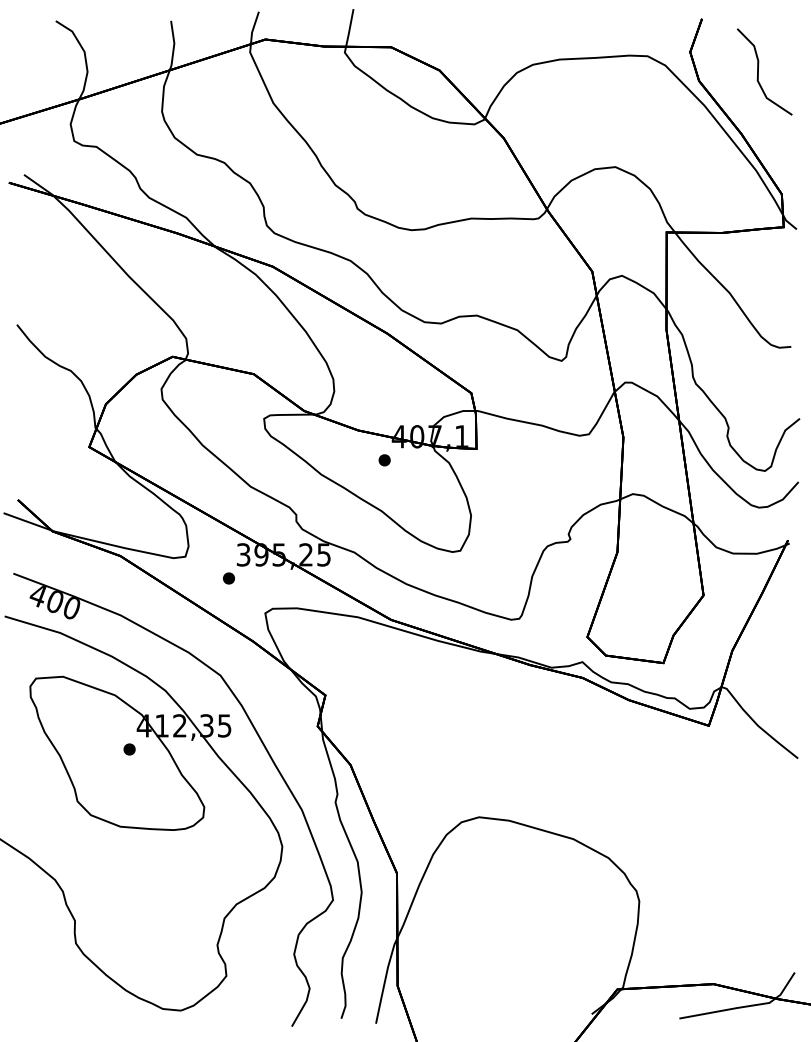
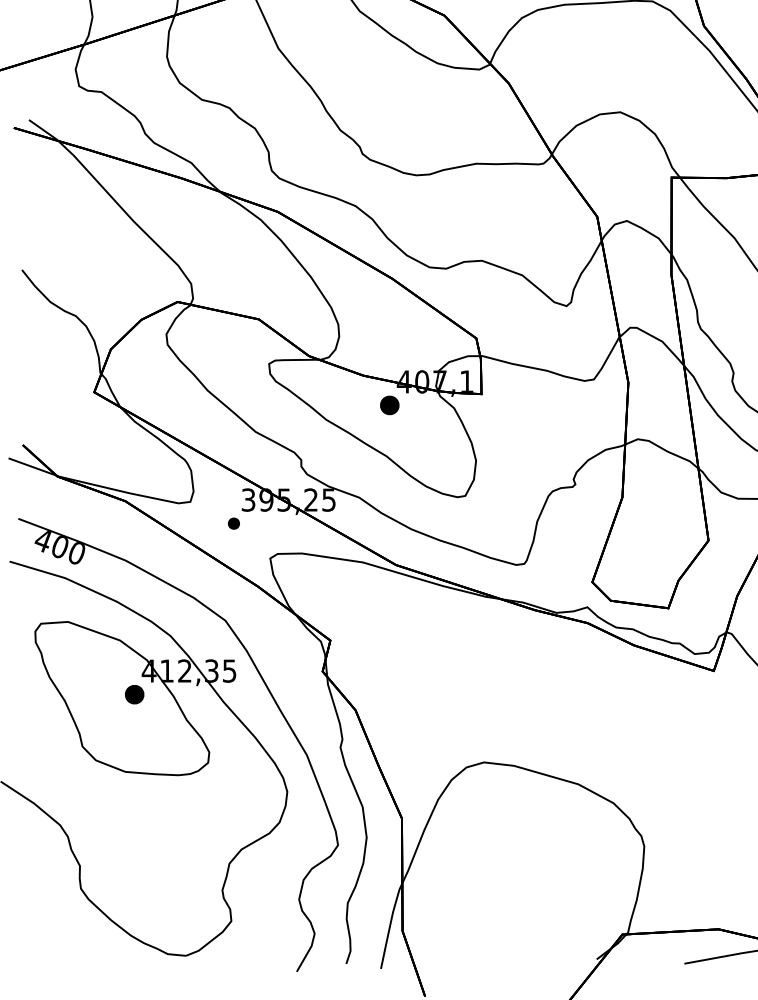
part: (384, 460) -> (389, 405), size x1.6
part: (129, 749) -> (134, 694), size x1.6

